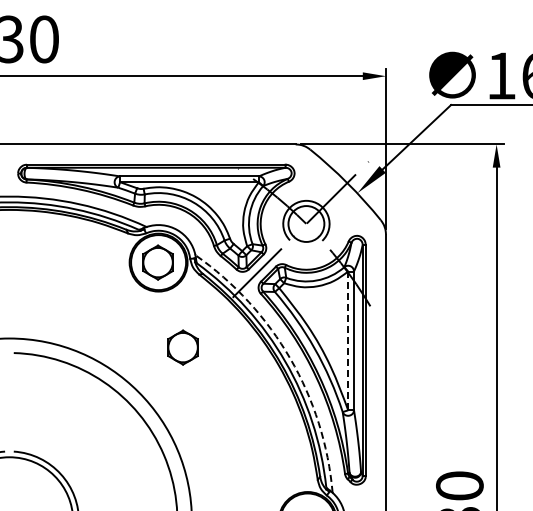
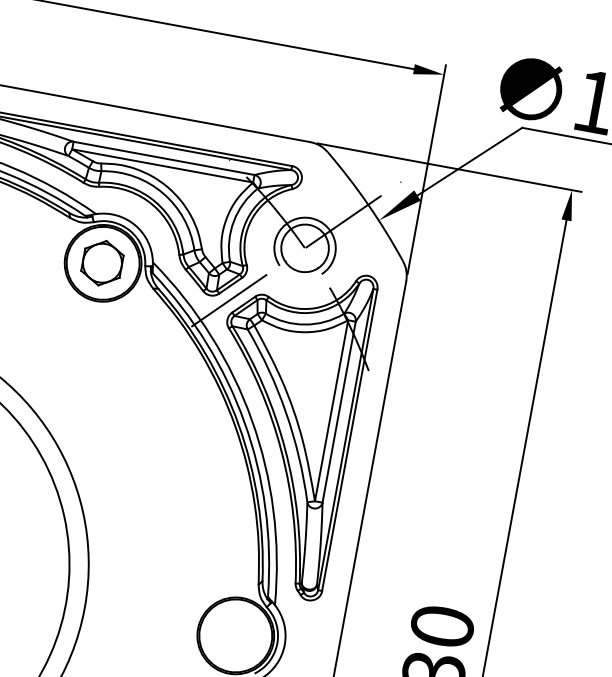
line: (348, 340) -> (332, 410), dashed -> solid
part: (182, 347) -> (113, 379), removed
arc: (290, 358) -> (252, 419), dashed -> solid

